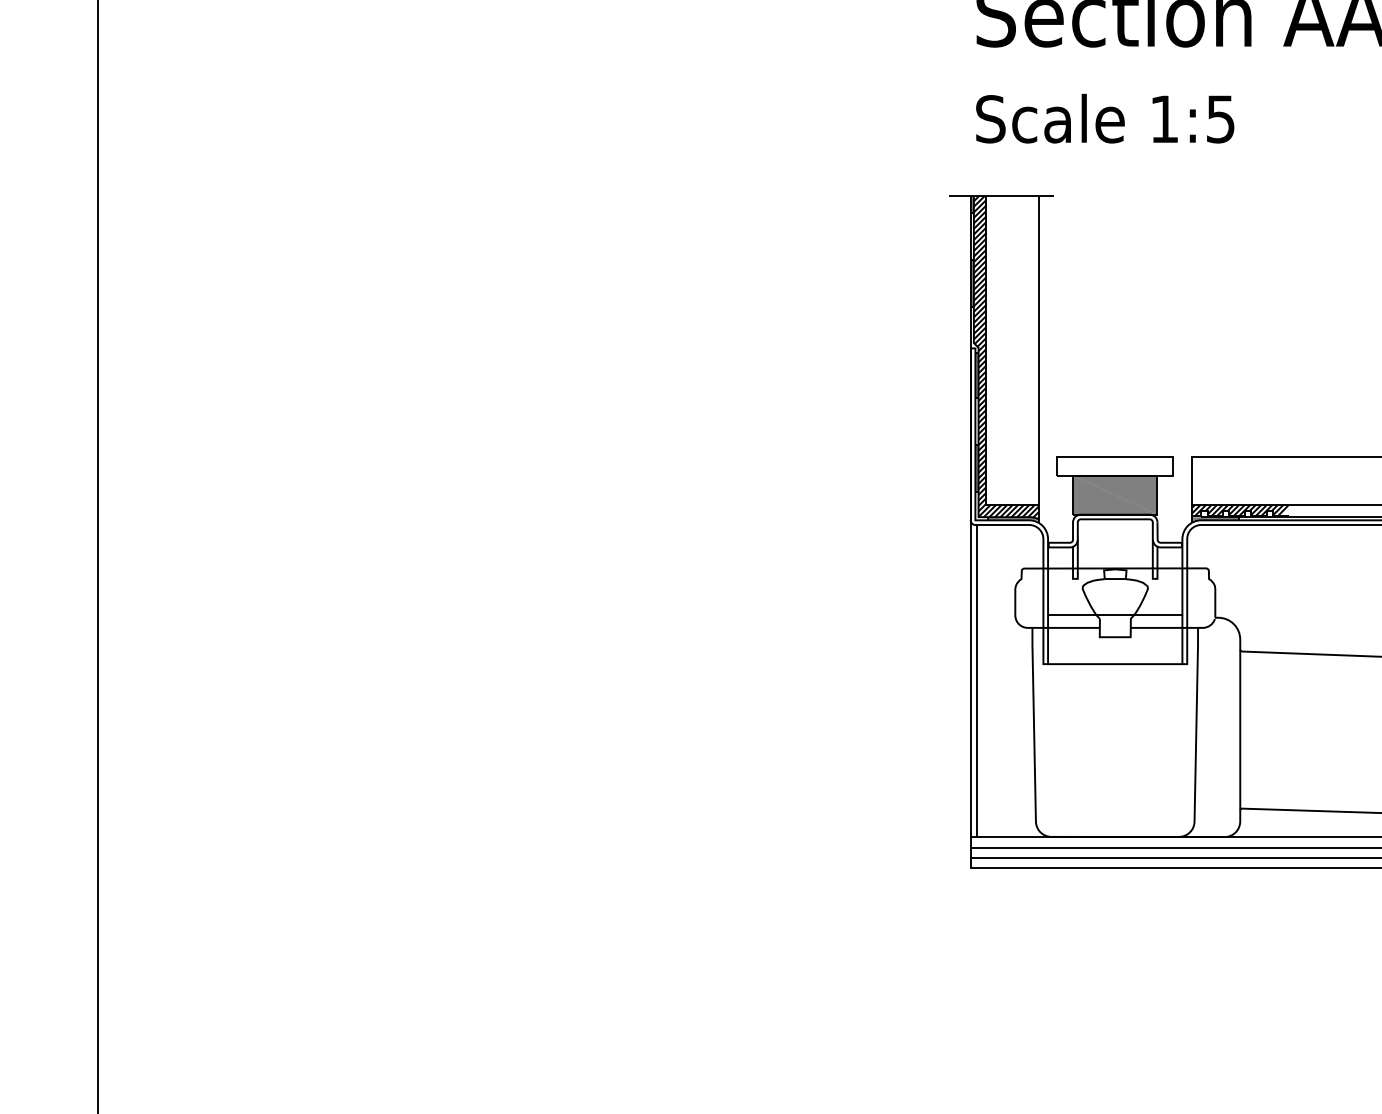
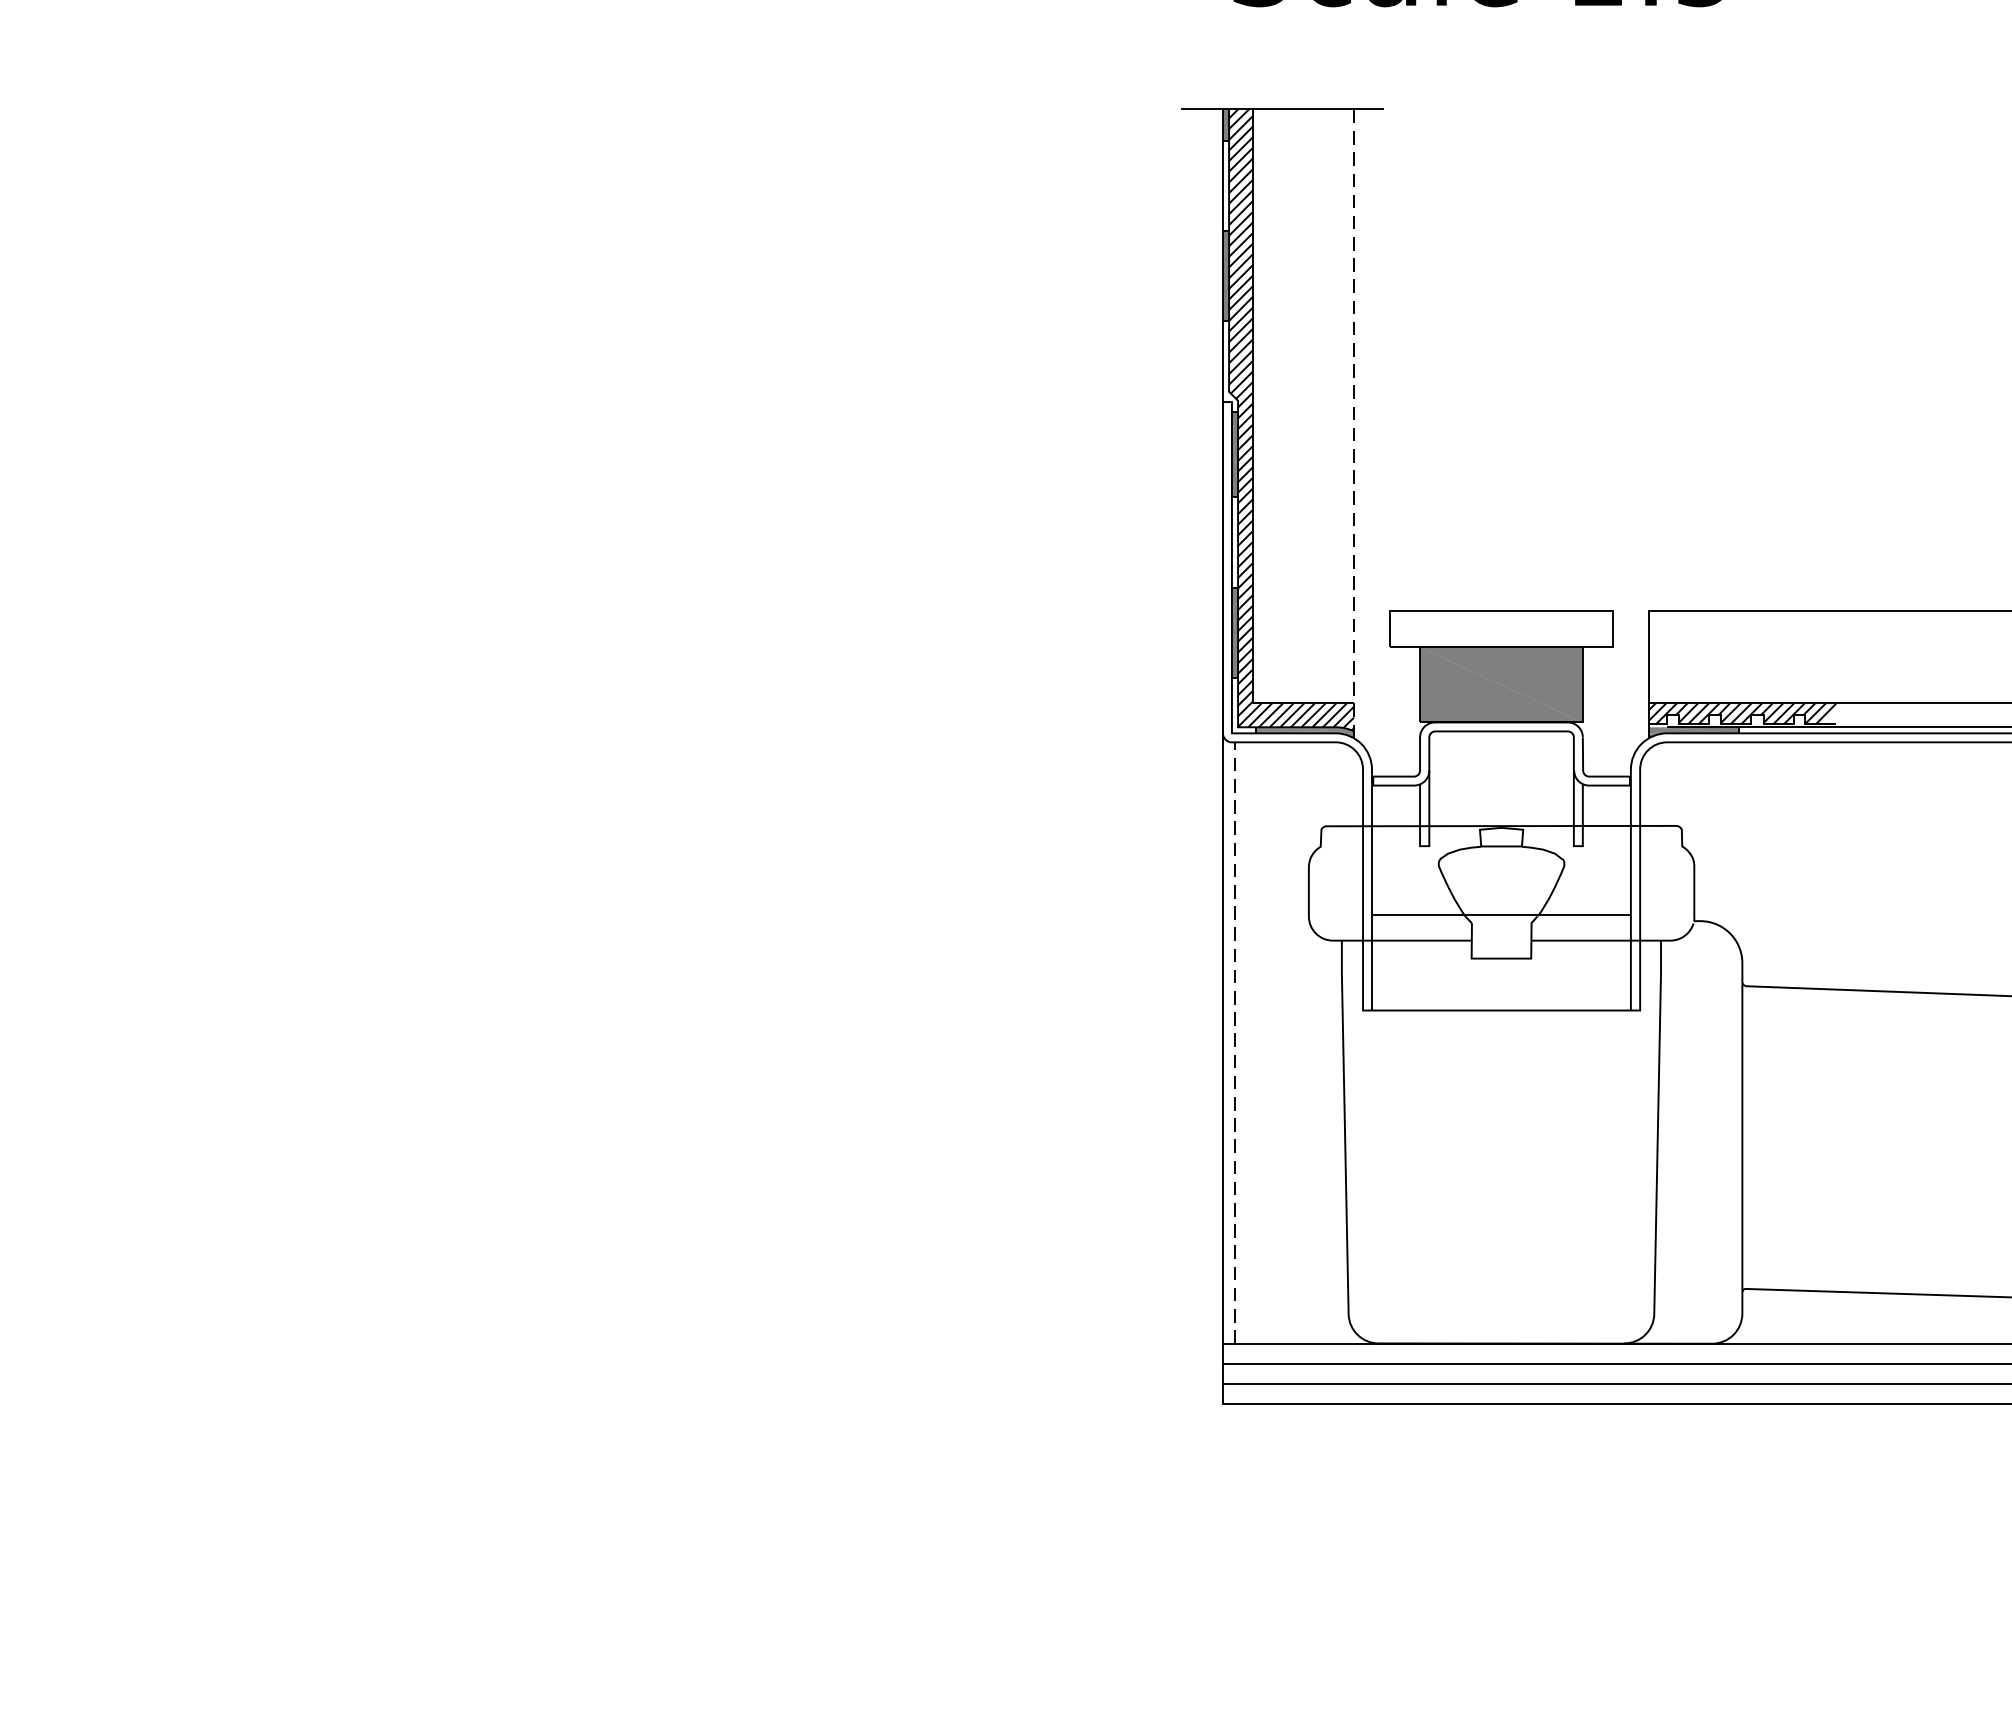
line: (1038, 359) -> (1353, 423), solid -> dashed
line: (976, 680) -> (1234, 1042), solid -> dashed

